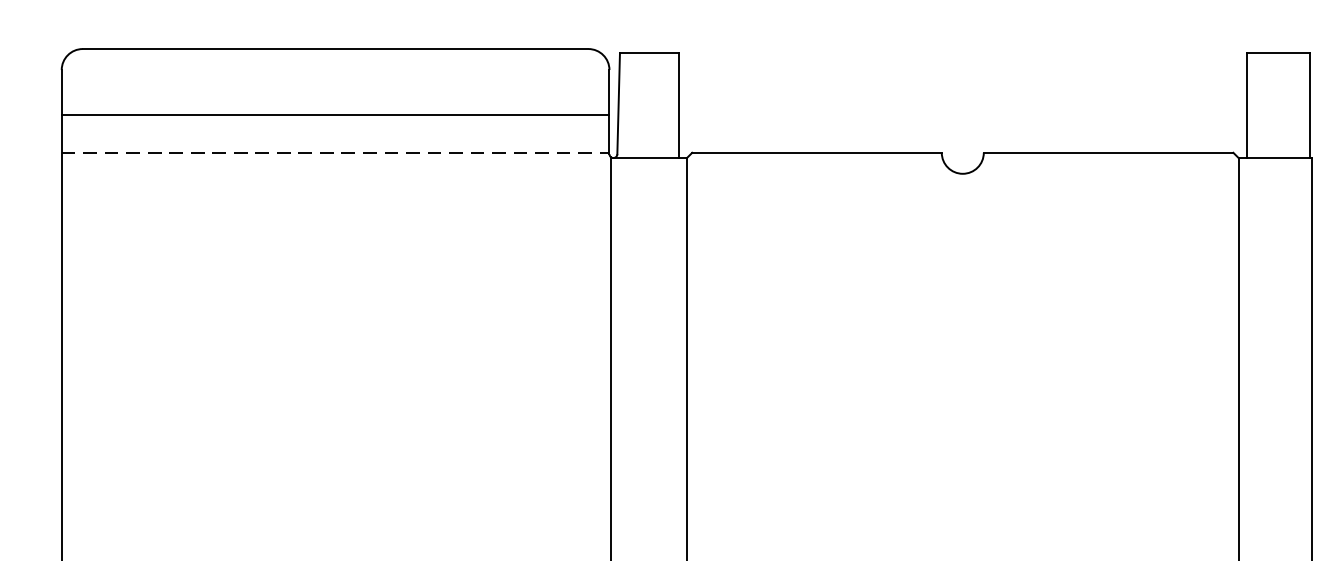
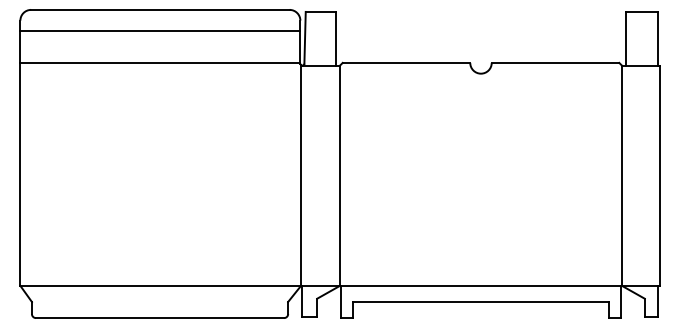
line: (335, 114) -> (160, 31), moved
line: (335, 151) -> (160, 62), dashed -> solid

